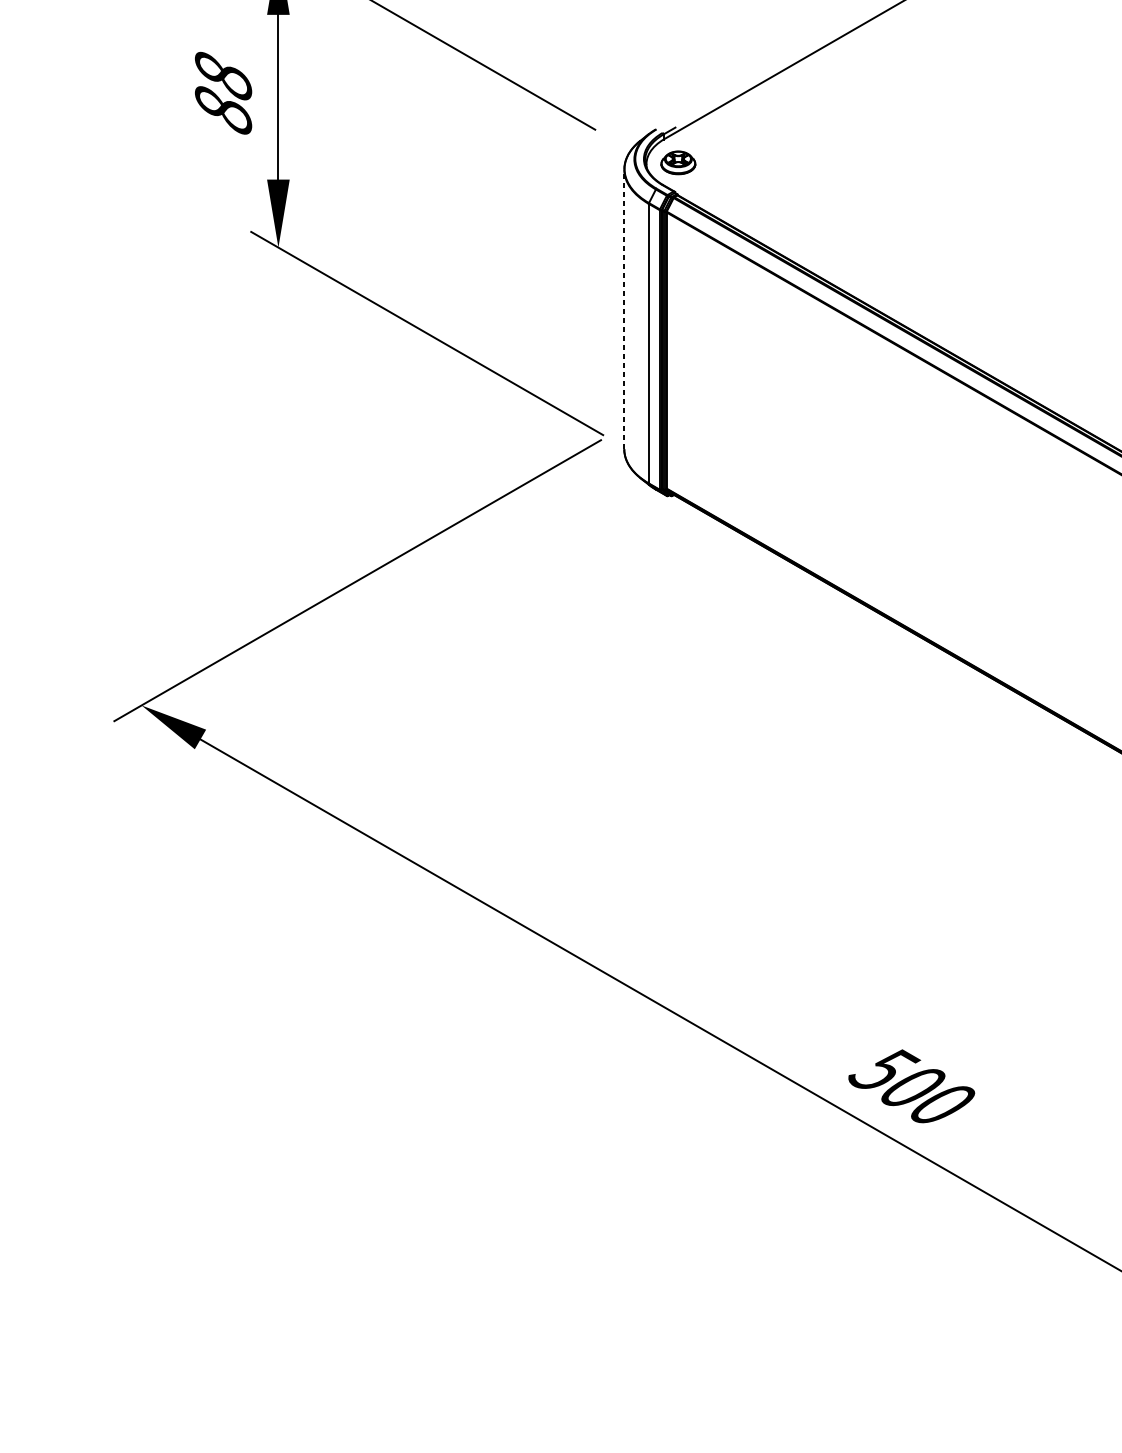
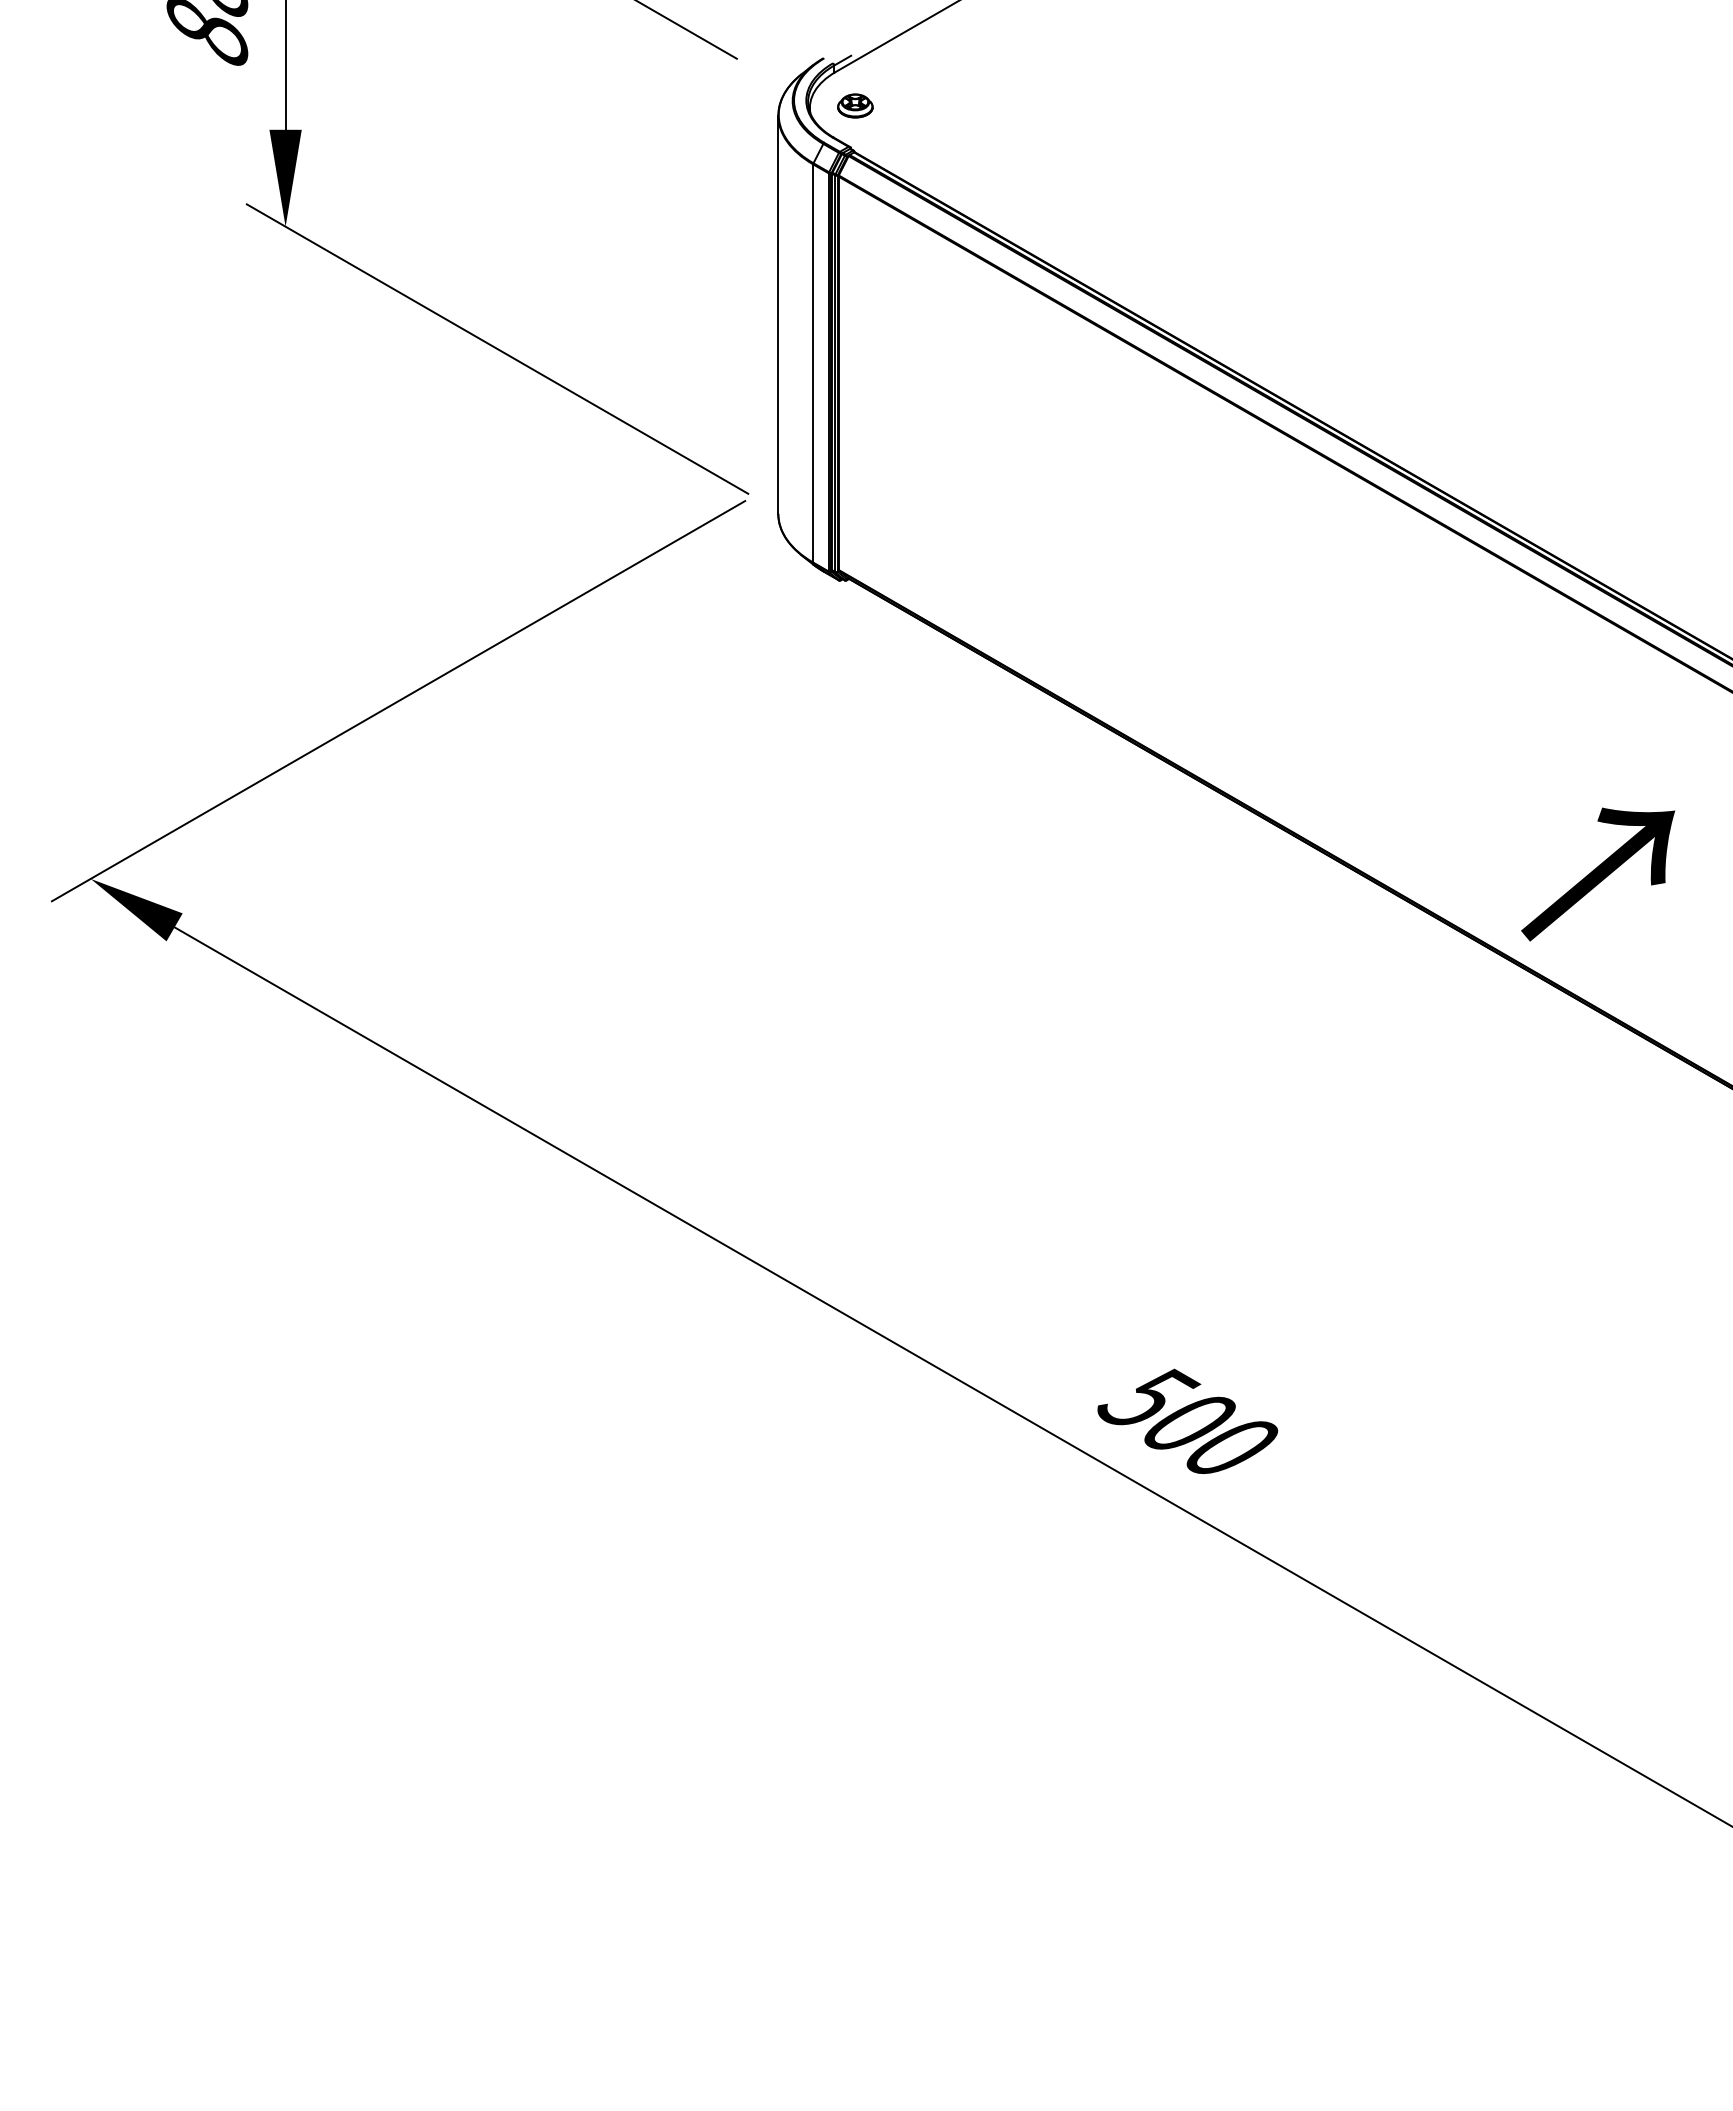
part: (678, 162) -> (855, 105), size x0.71
line: (624, 309) -> (778, 314), dashed -> solid

